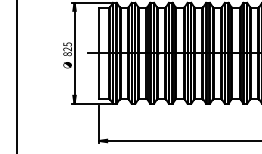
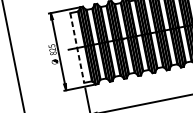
line: (99, 53) -> (77, 48), solid -> dashed

